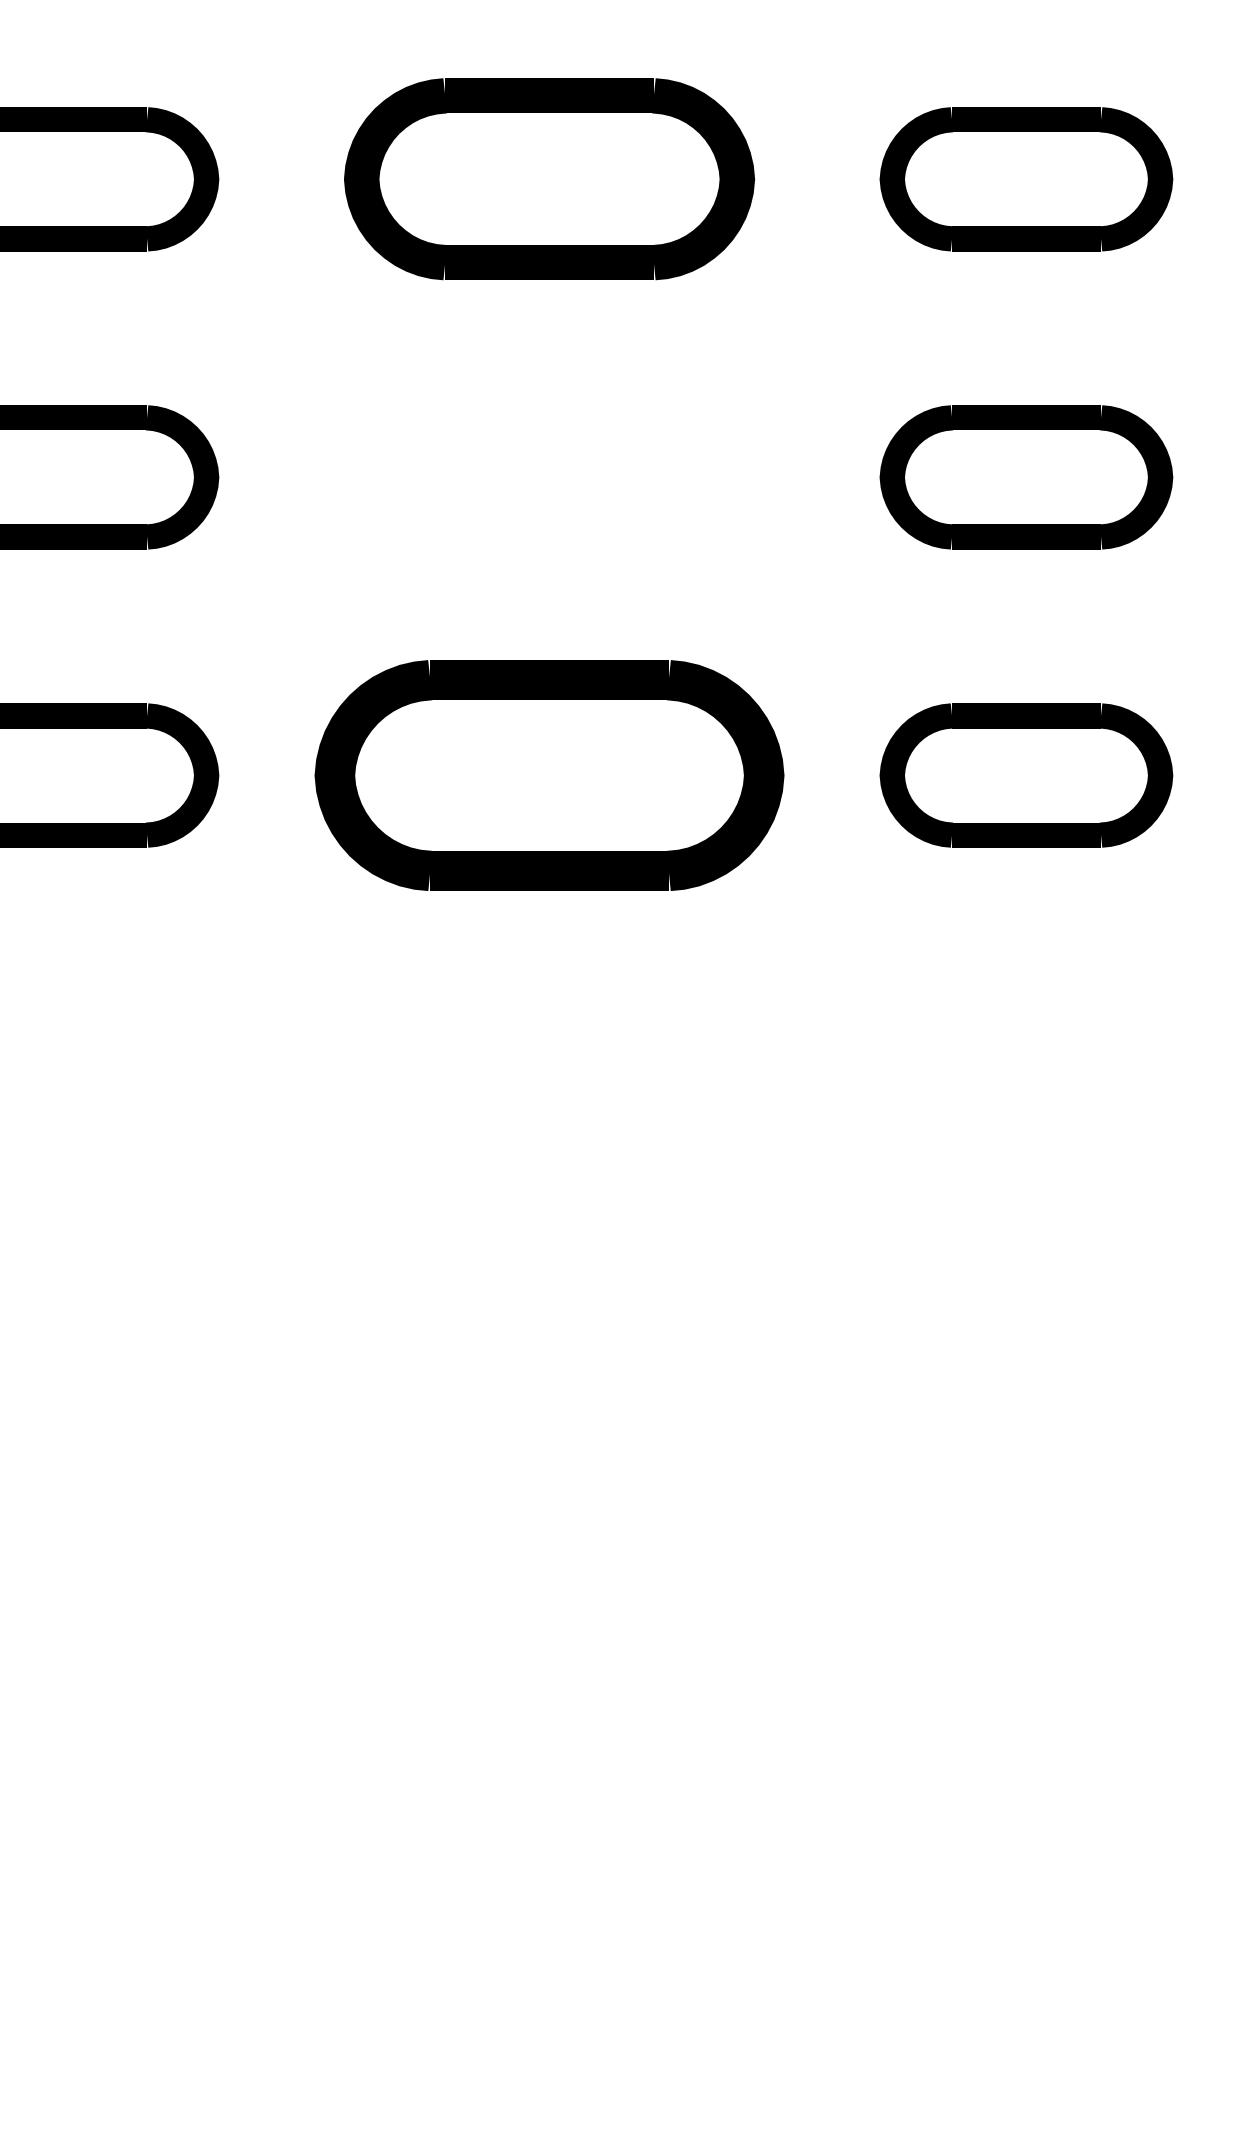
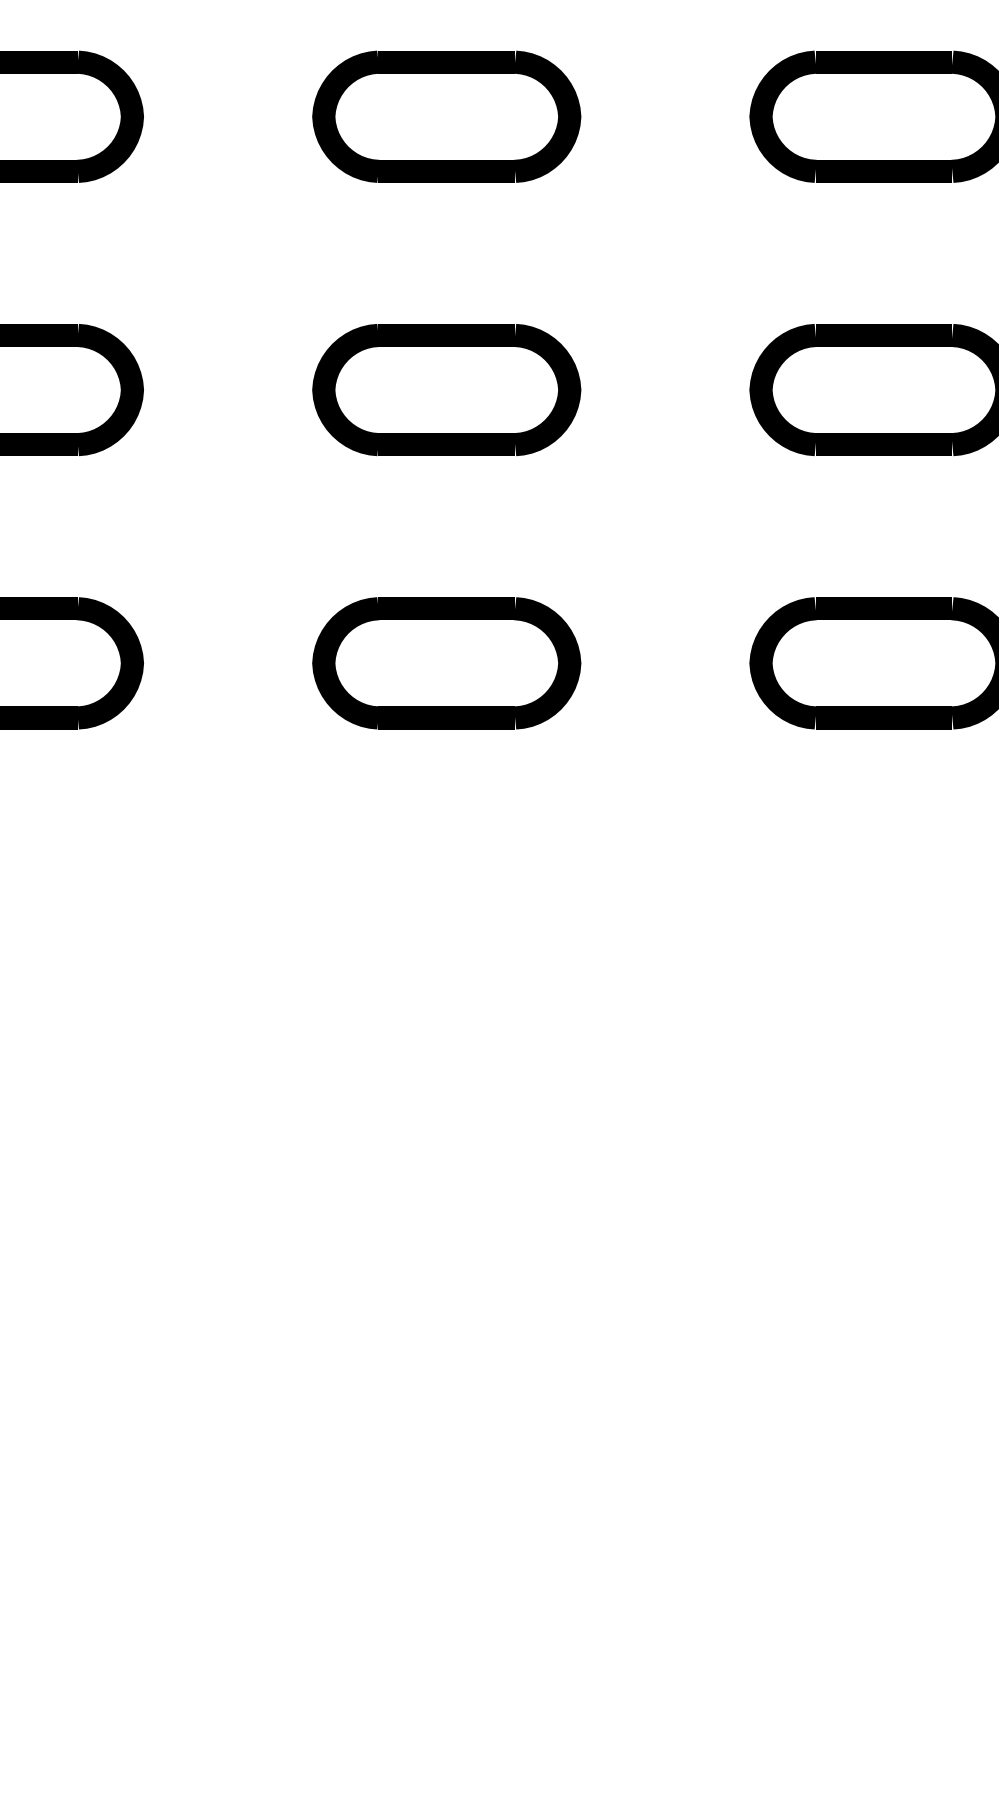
part: (549, 179) -> (446, 116), size x0.71
part: (549, 477) -> (446, 390), added
part: (549, 775) -> (446, 663), size x0.62

